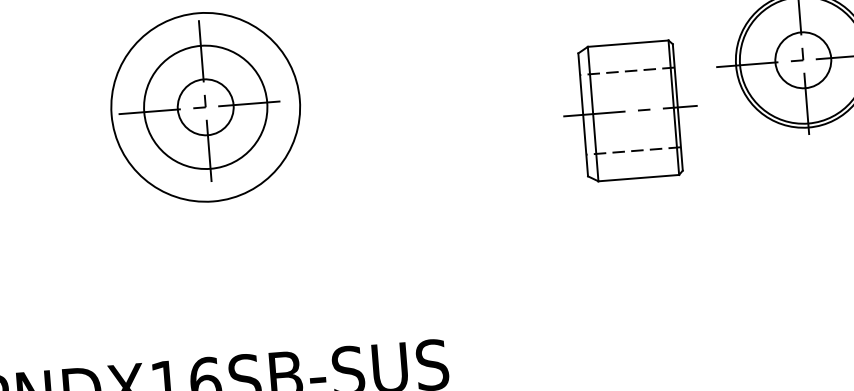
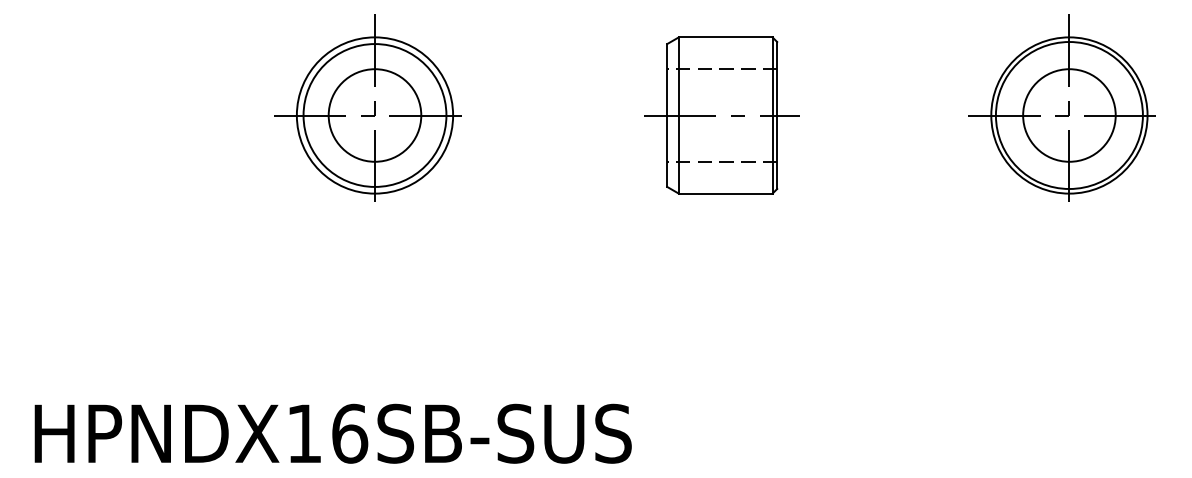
circle: (803, 60) -> (1069, 115), size x1.43
circle: (205, 107) -> (374, 115), size x0.71
circle: (205, 107) -> (374, 115), size x1.43
part: (629, 111) -> (721, 115), moved

